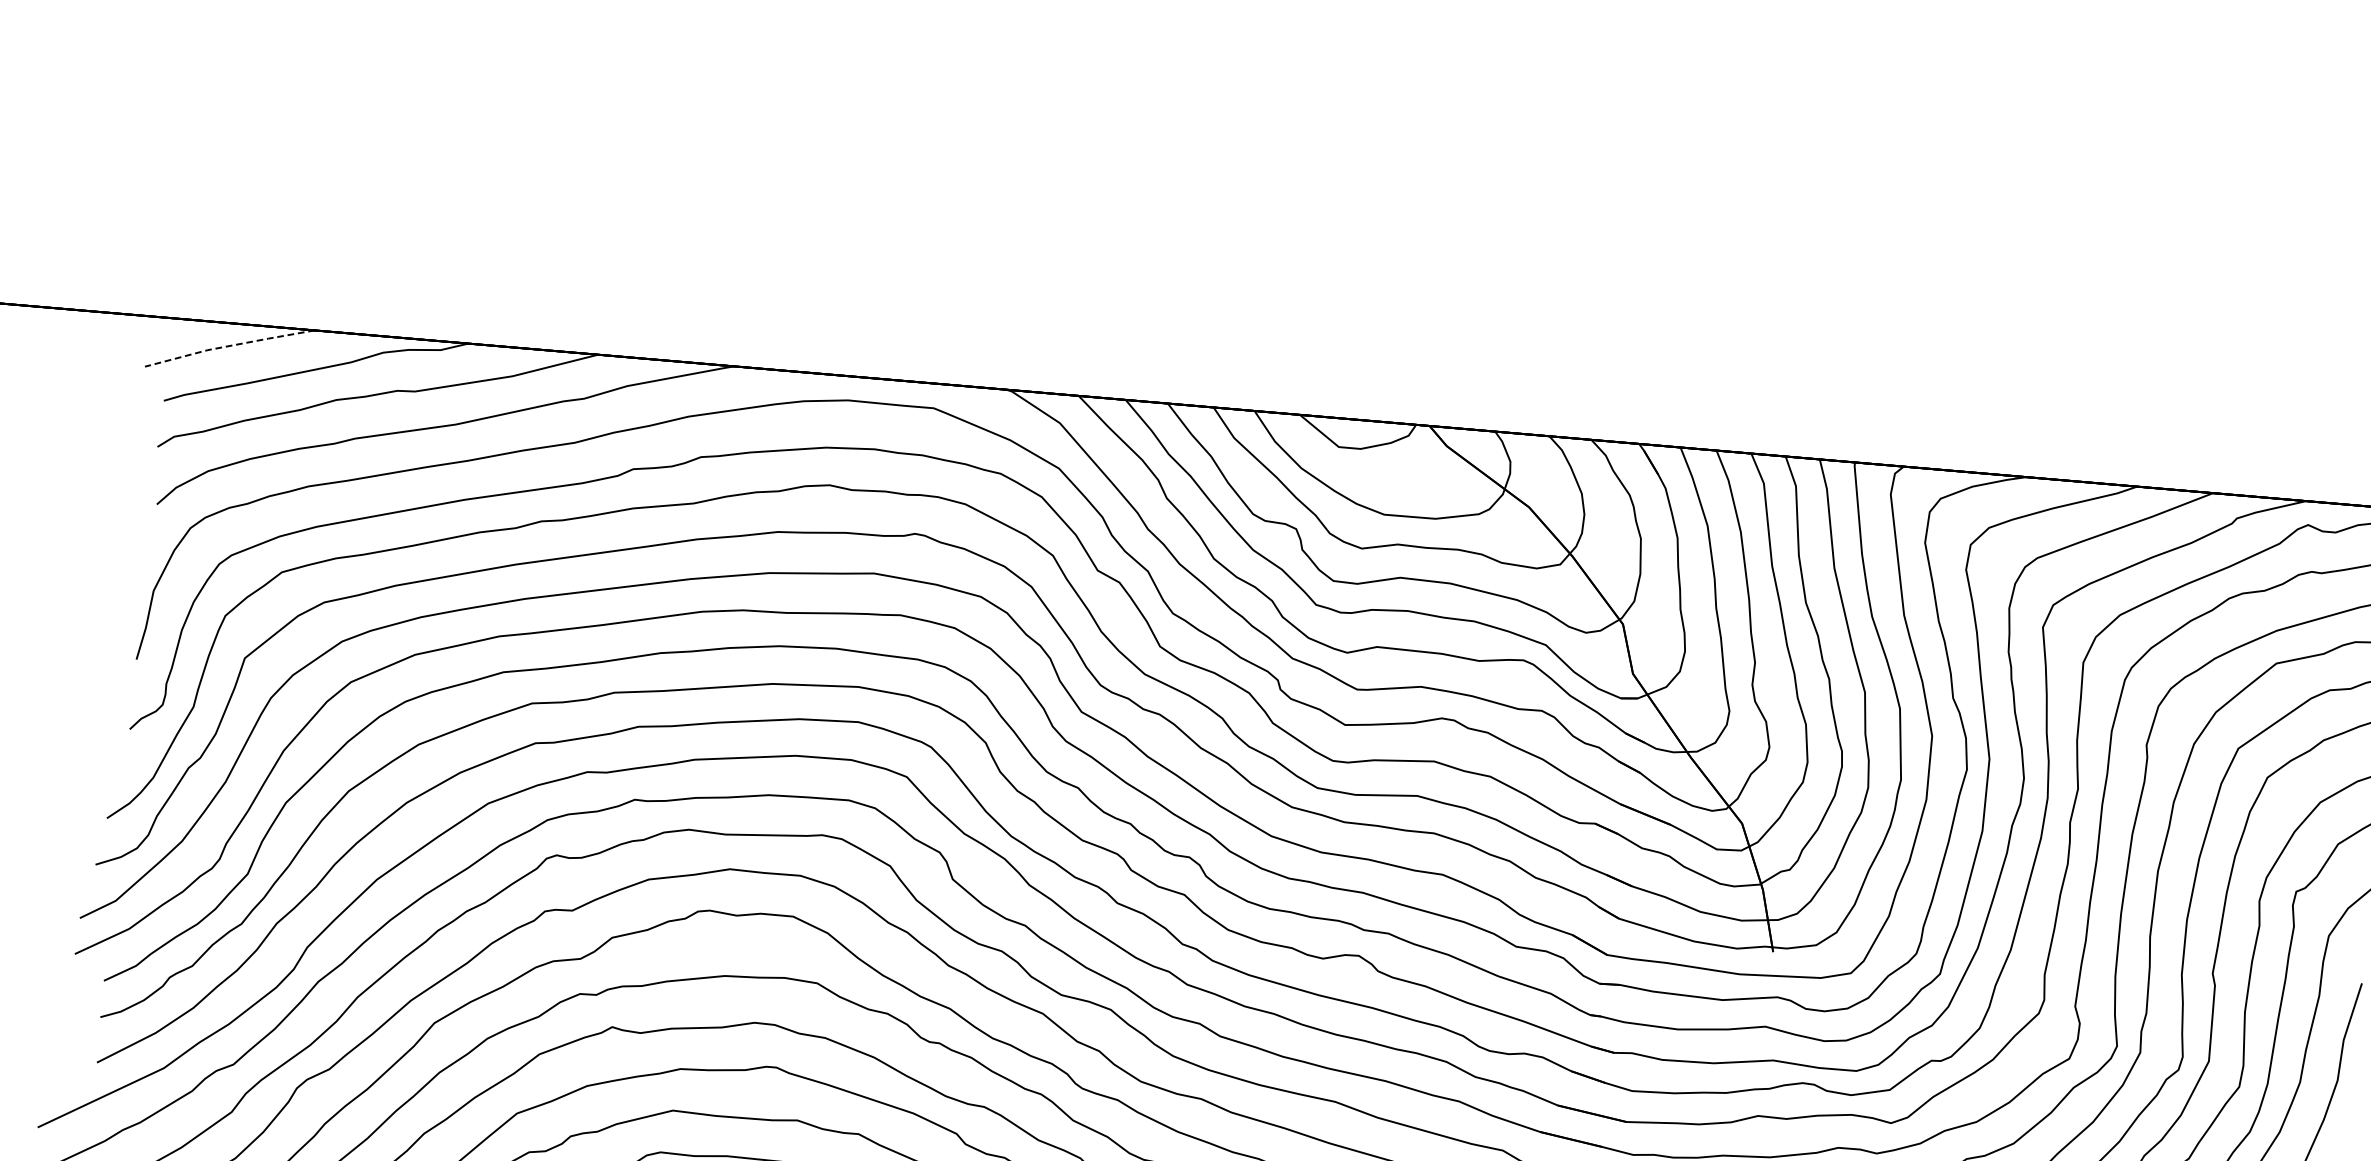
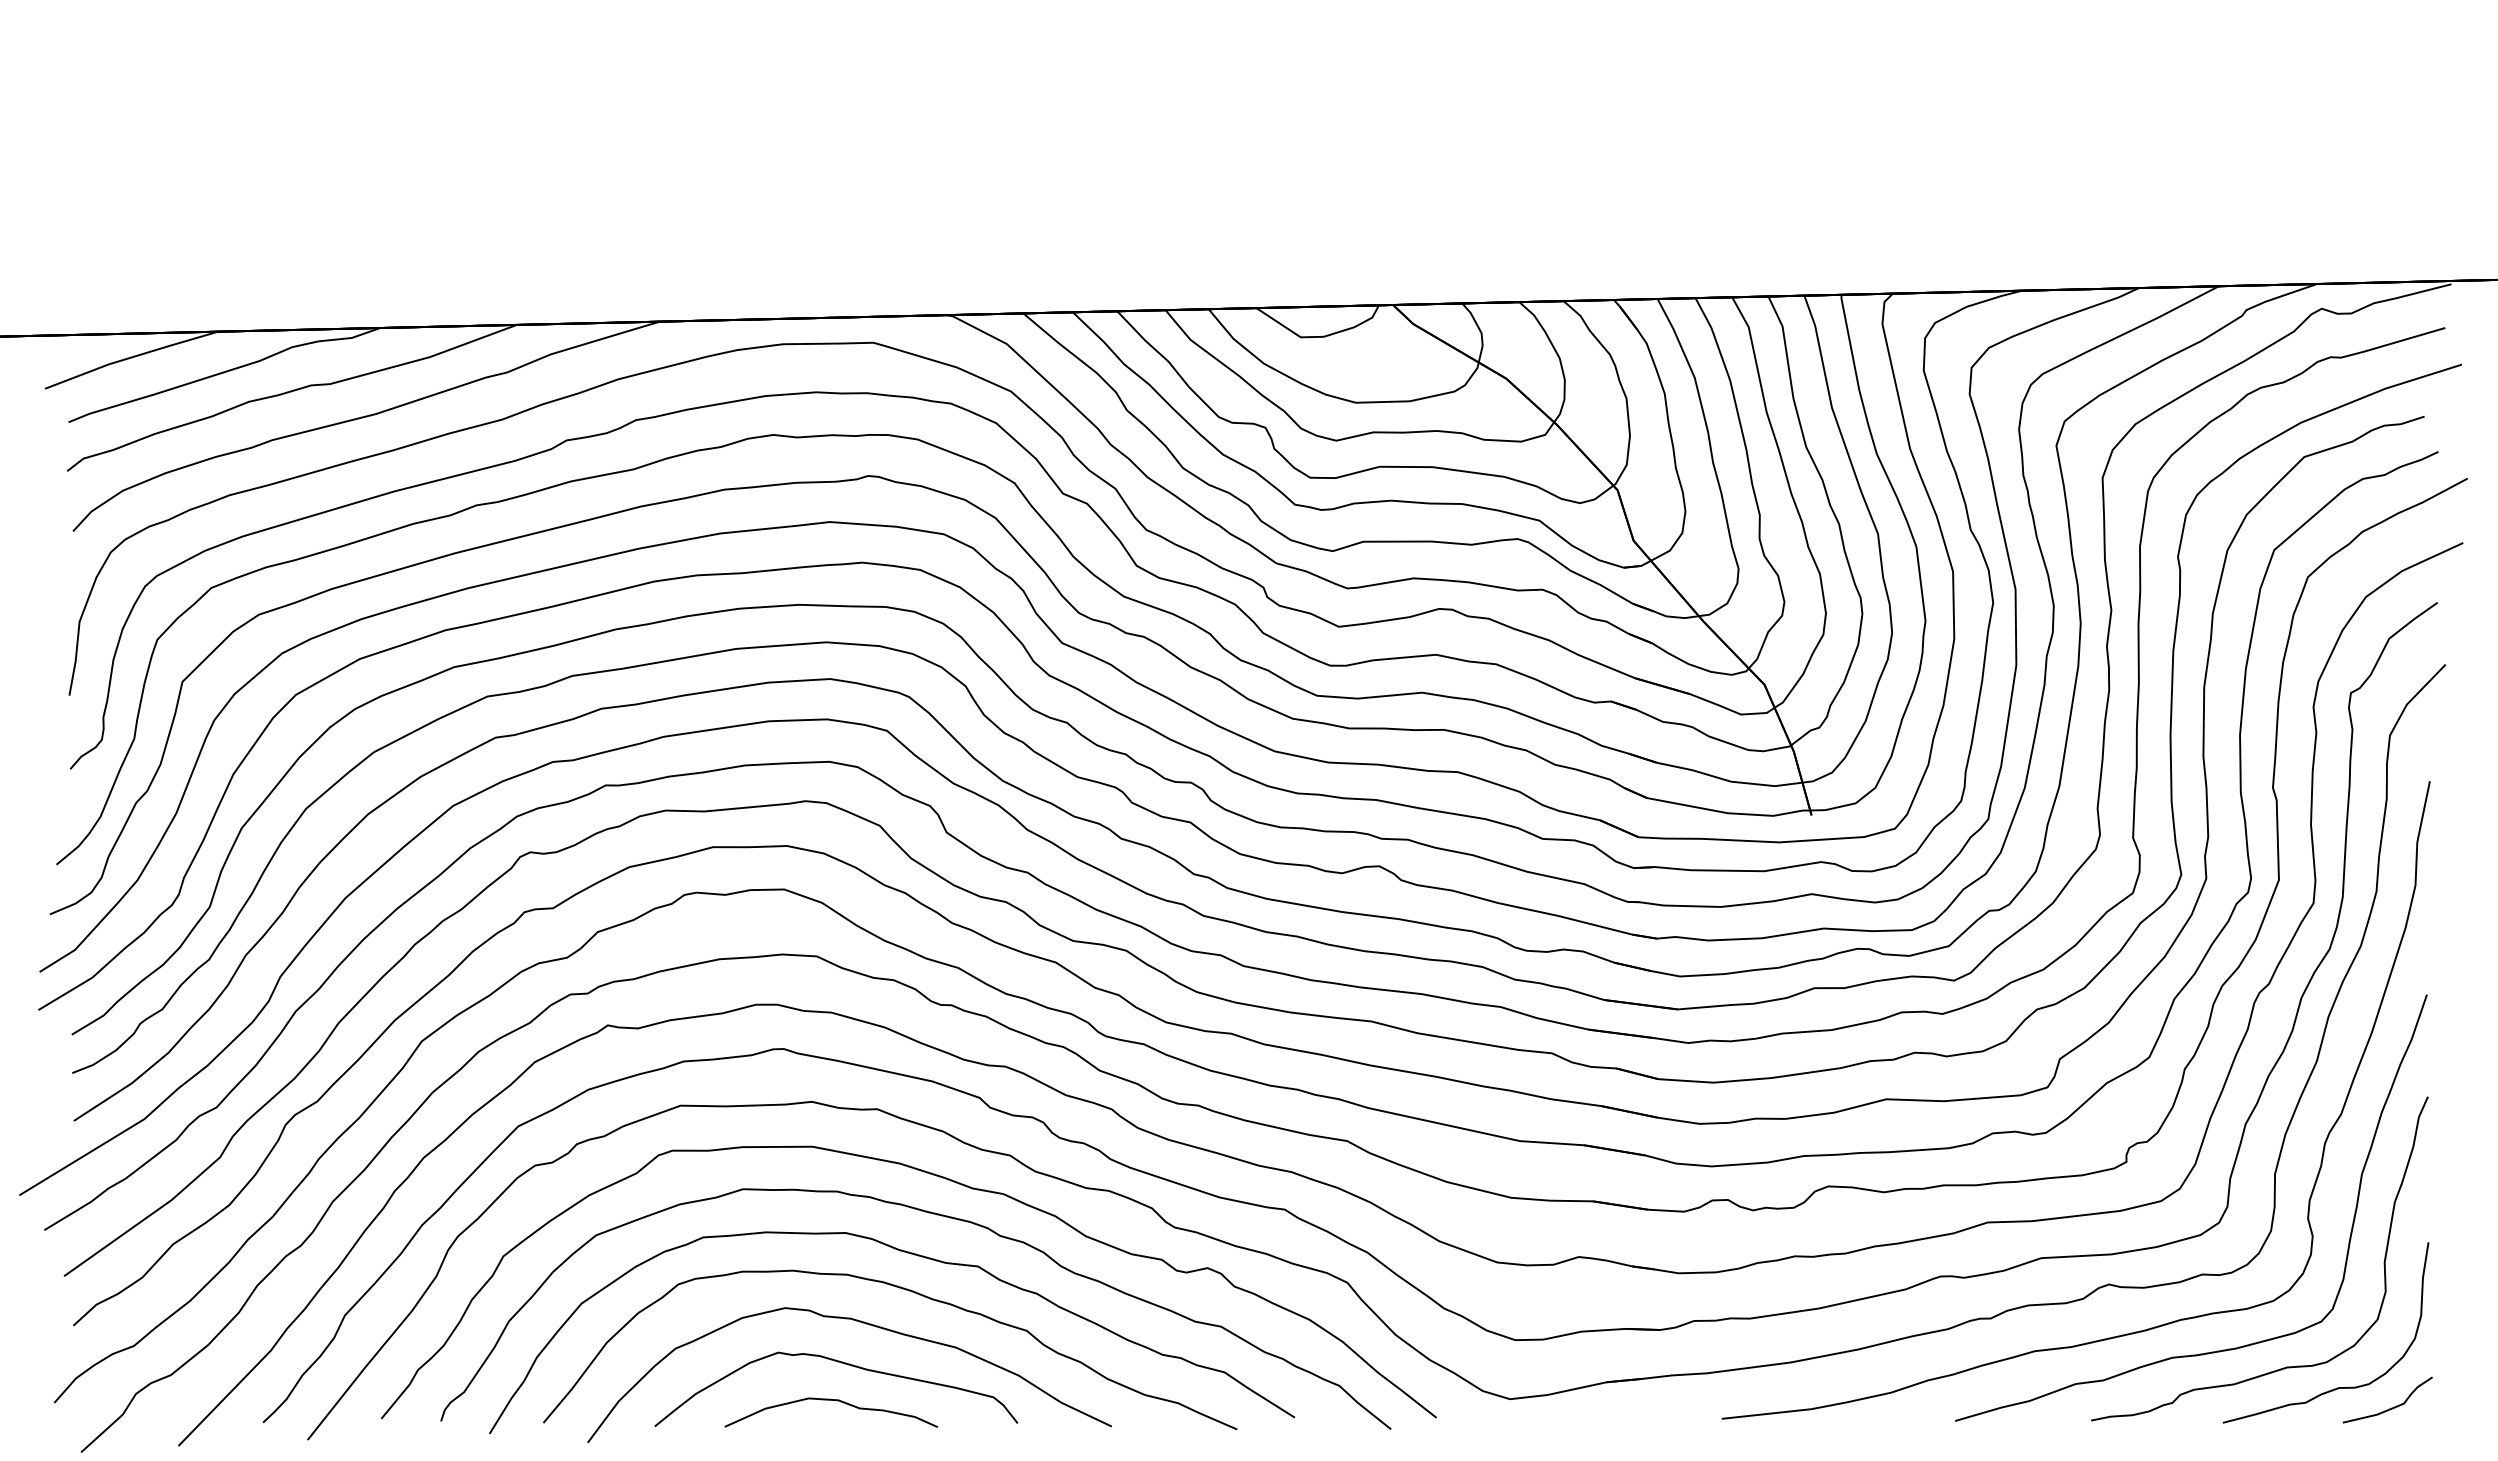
line: (229, 345) -> (130, 357), dashed -> solid

